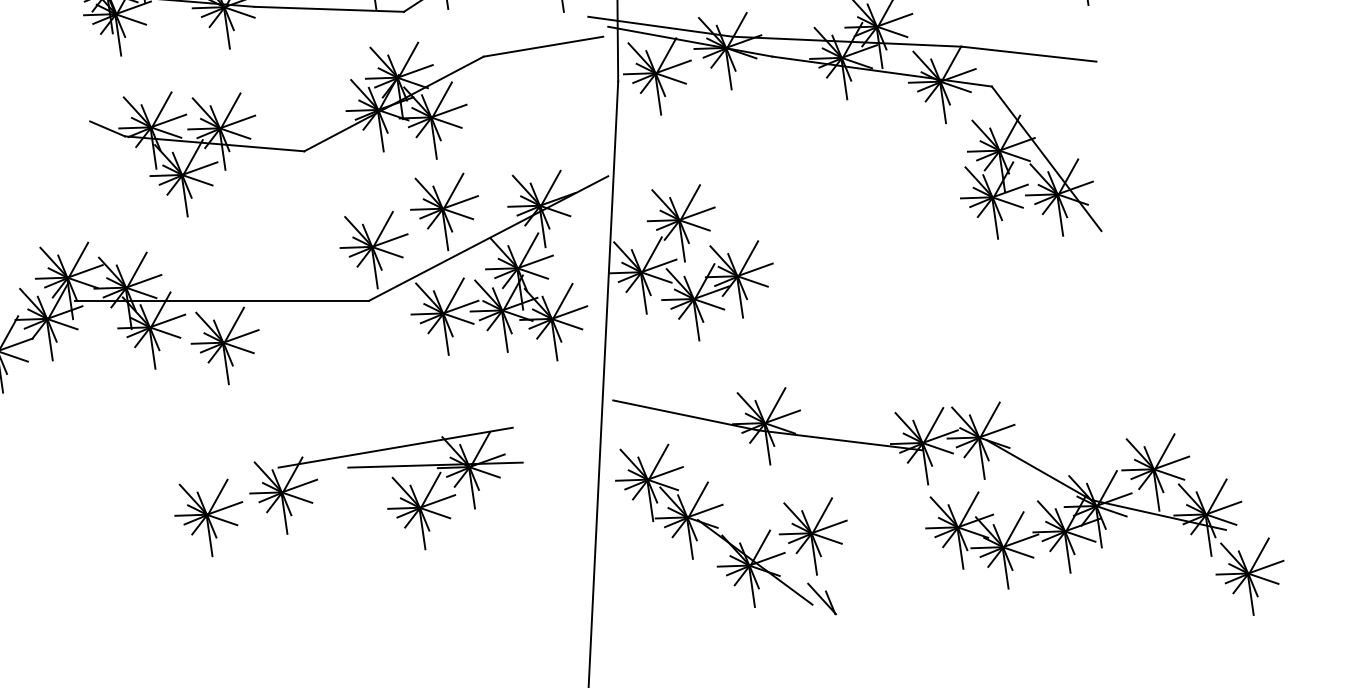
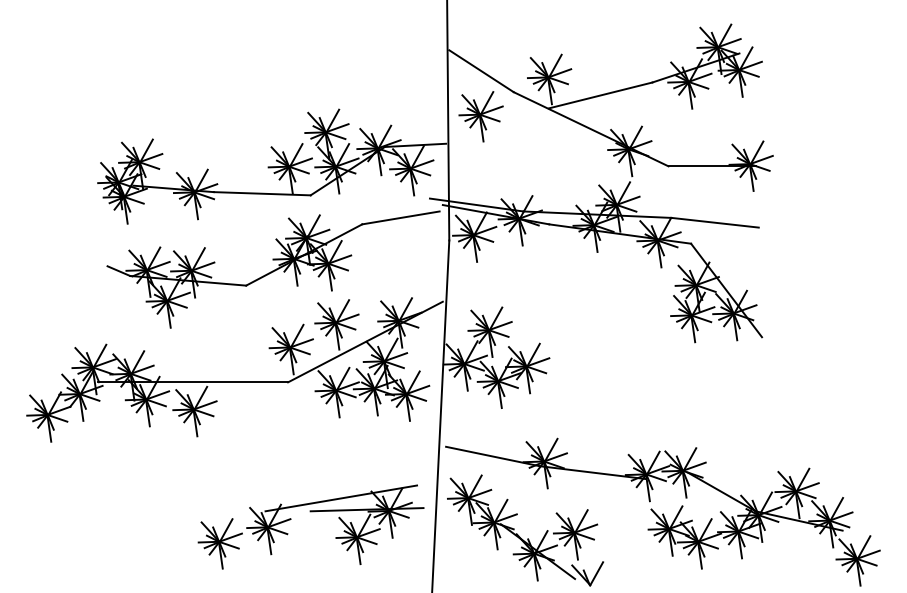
part: (348, 469) -> (310, 512), moved
line: (845, 596) -> (596, 573), added

